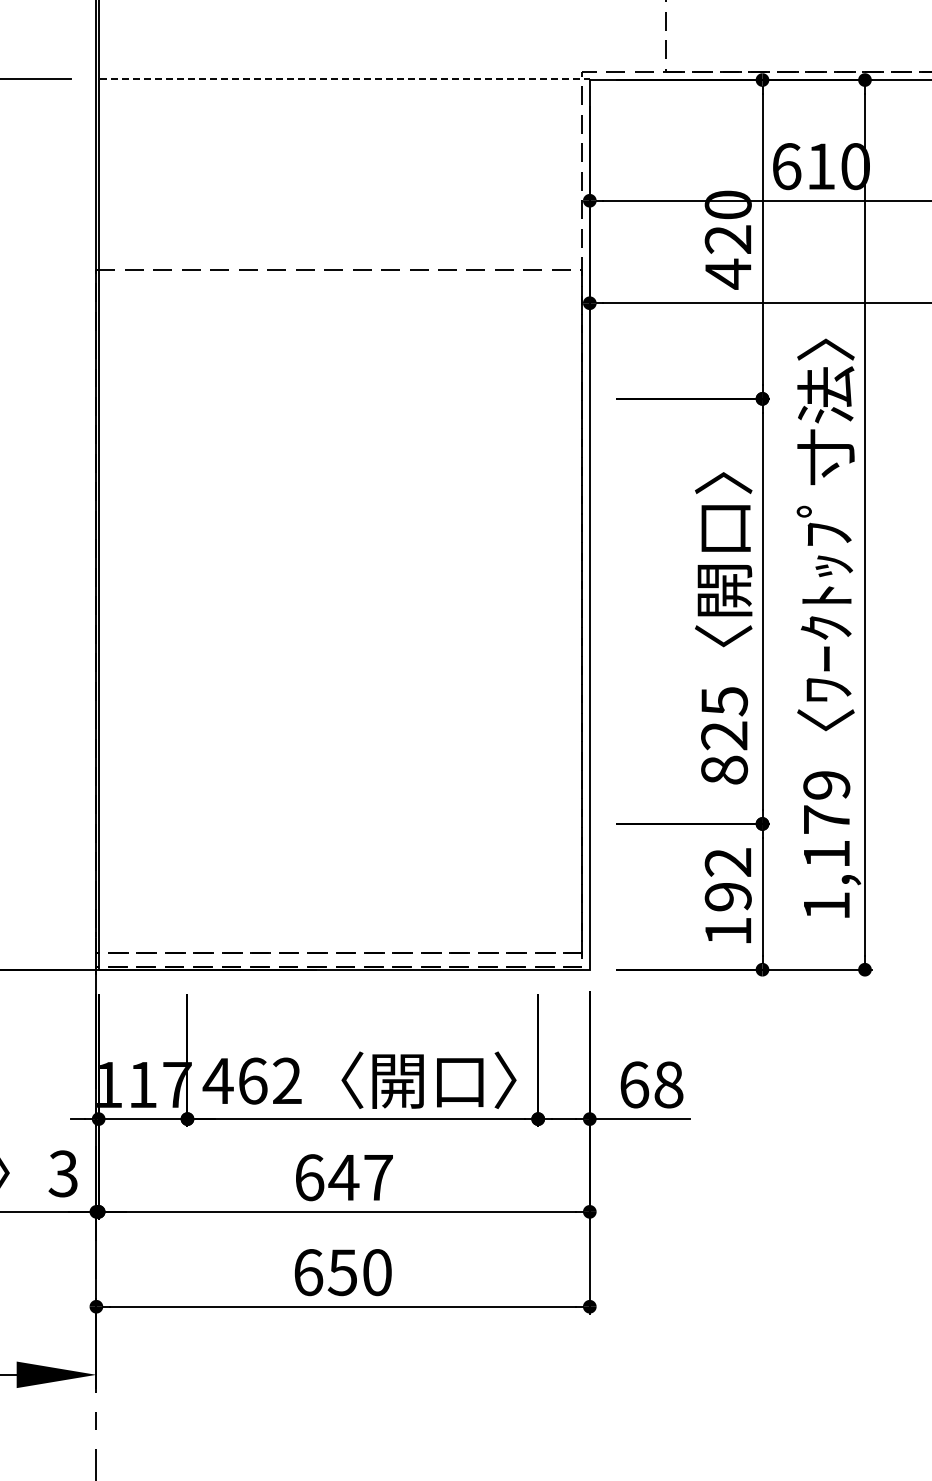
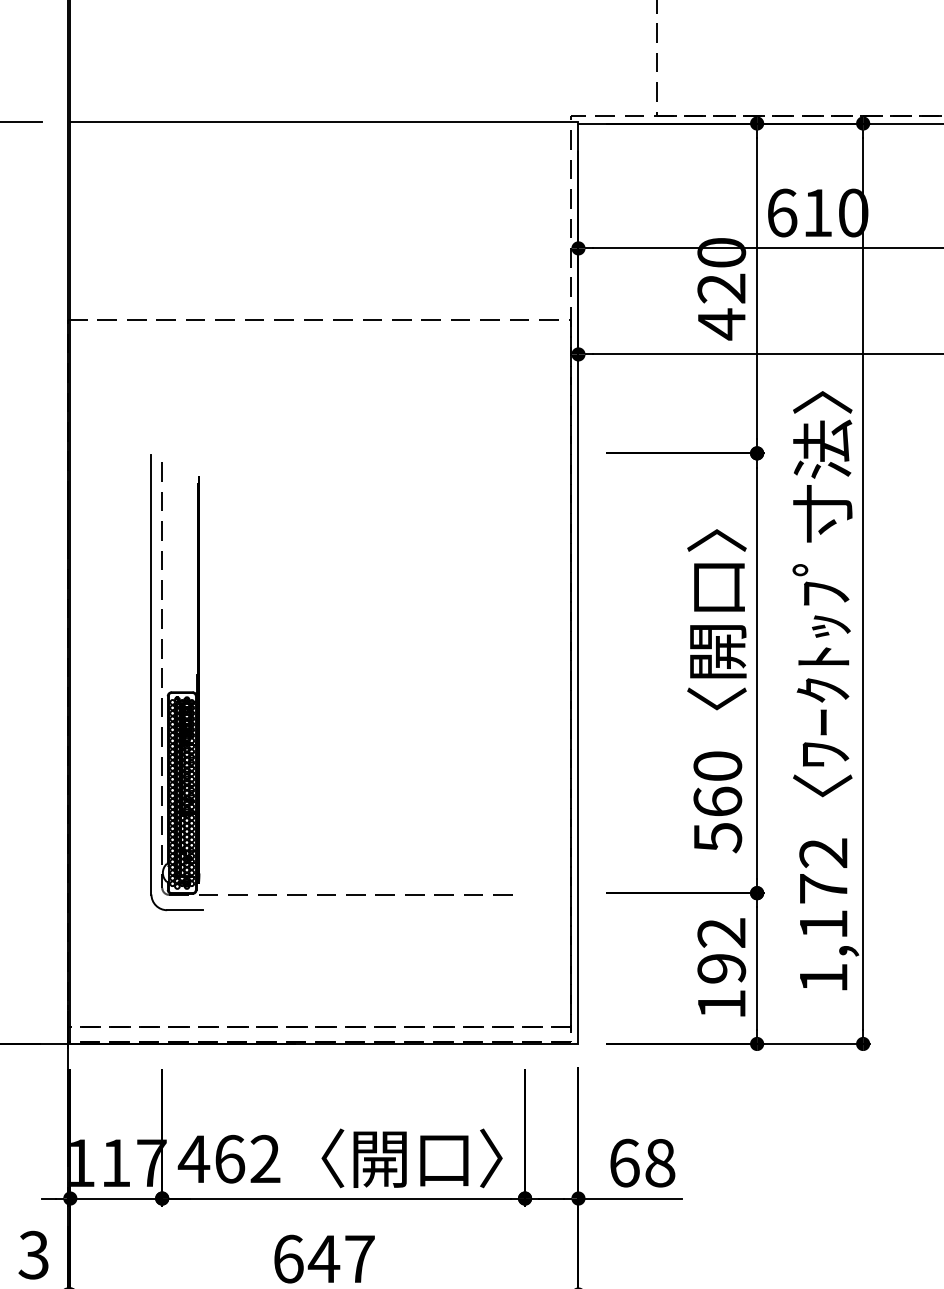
line: (345, 78) -> (325, 121), dashed -> solid
part: (223, 620) -> (199, 682), added
text: (724, 736) -> (717, 802), 825 -> 560
text: (826, 785) -> (823, 853), 1,179 -> 1,172

